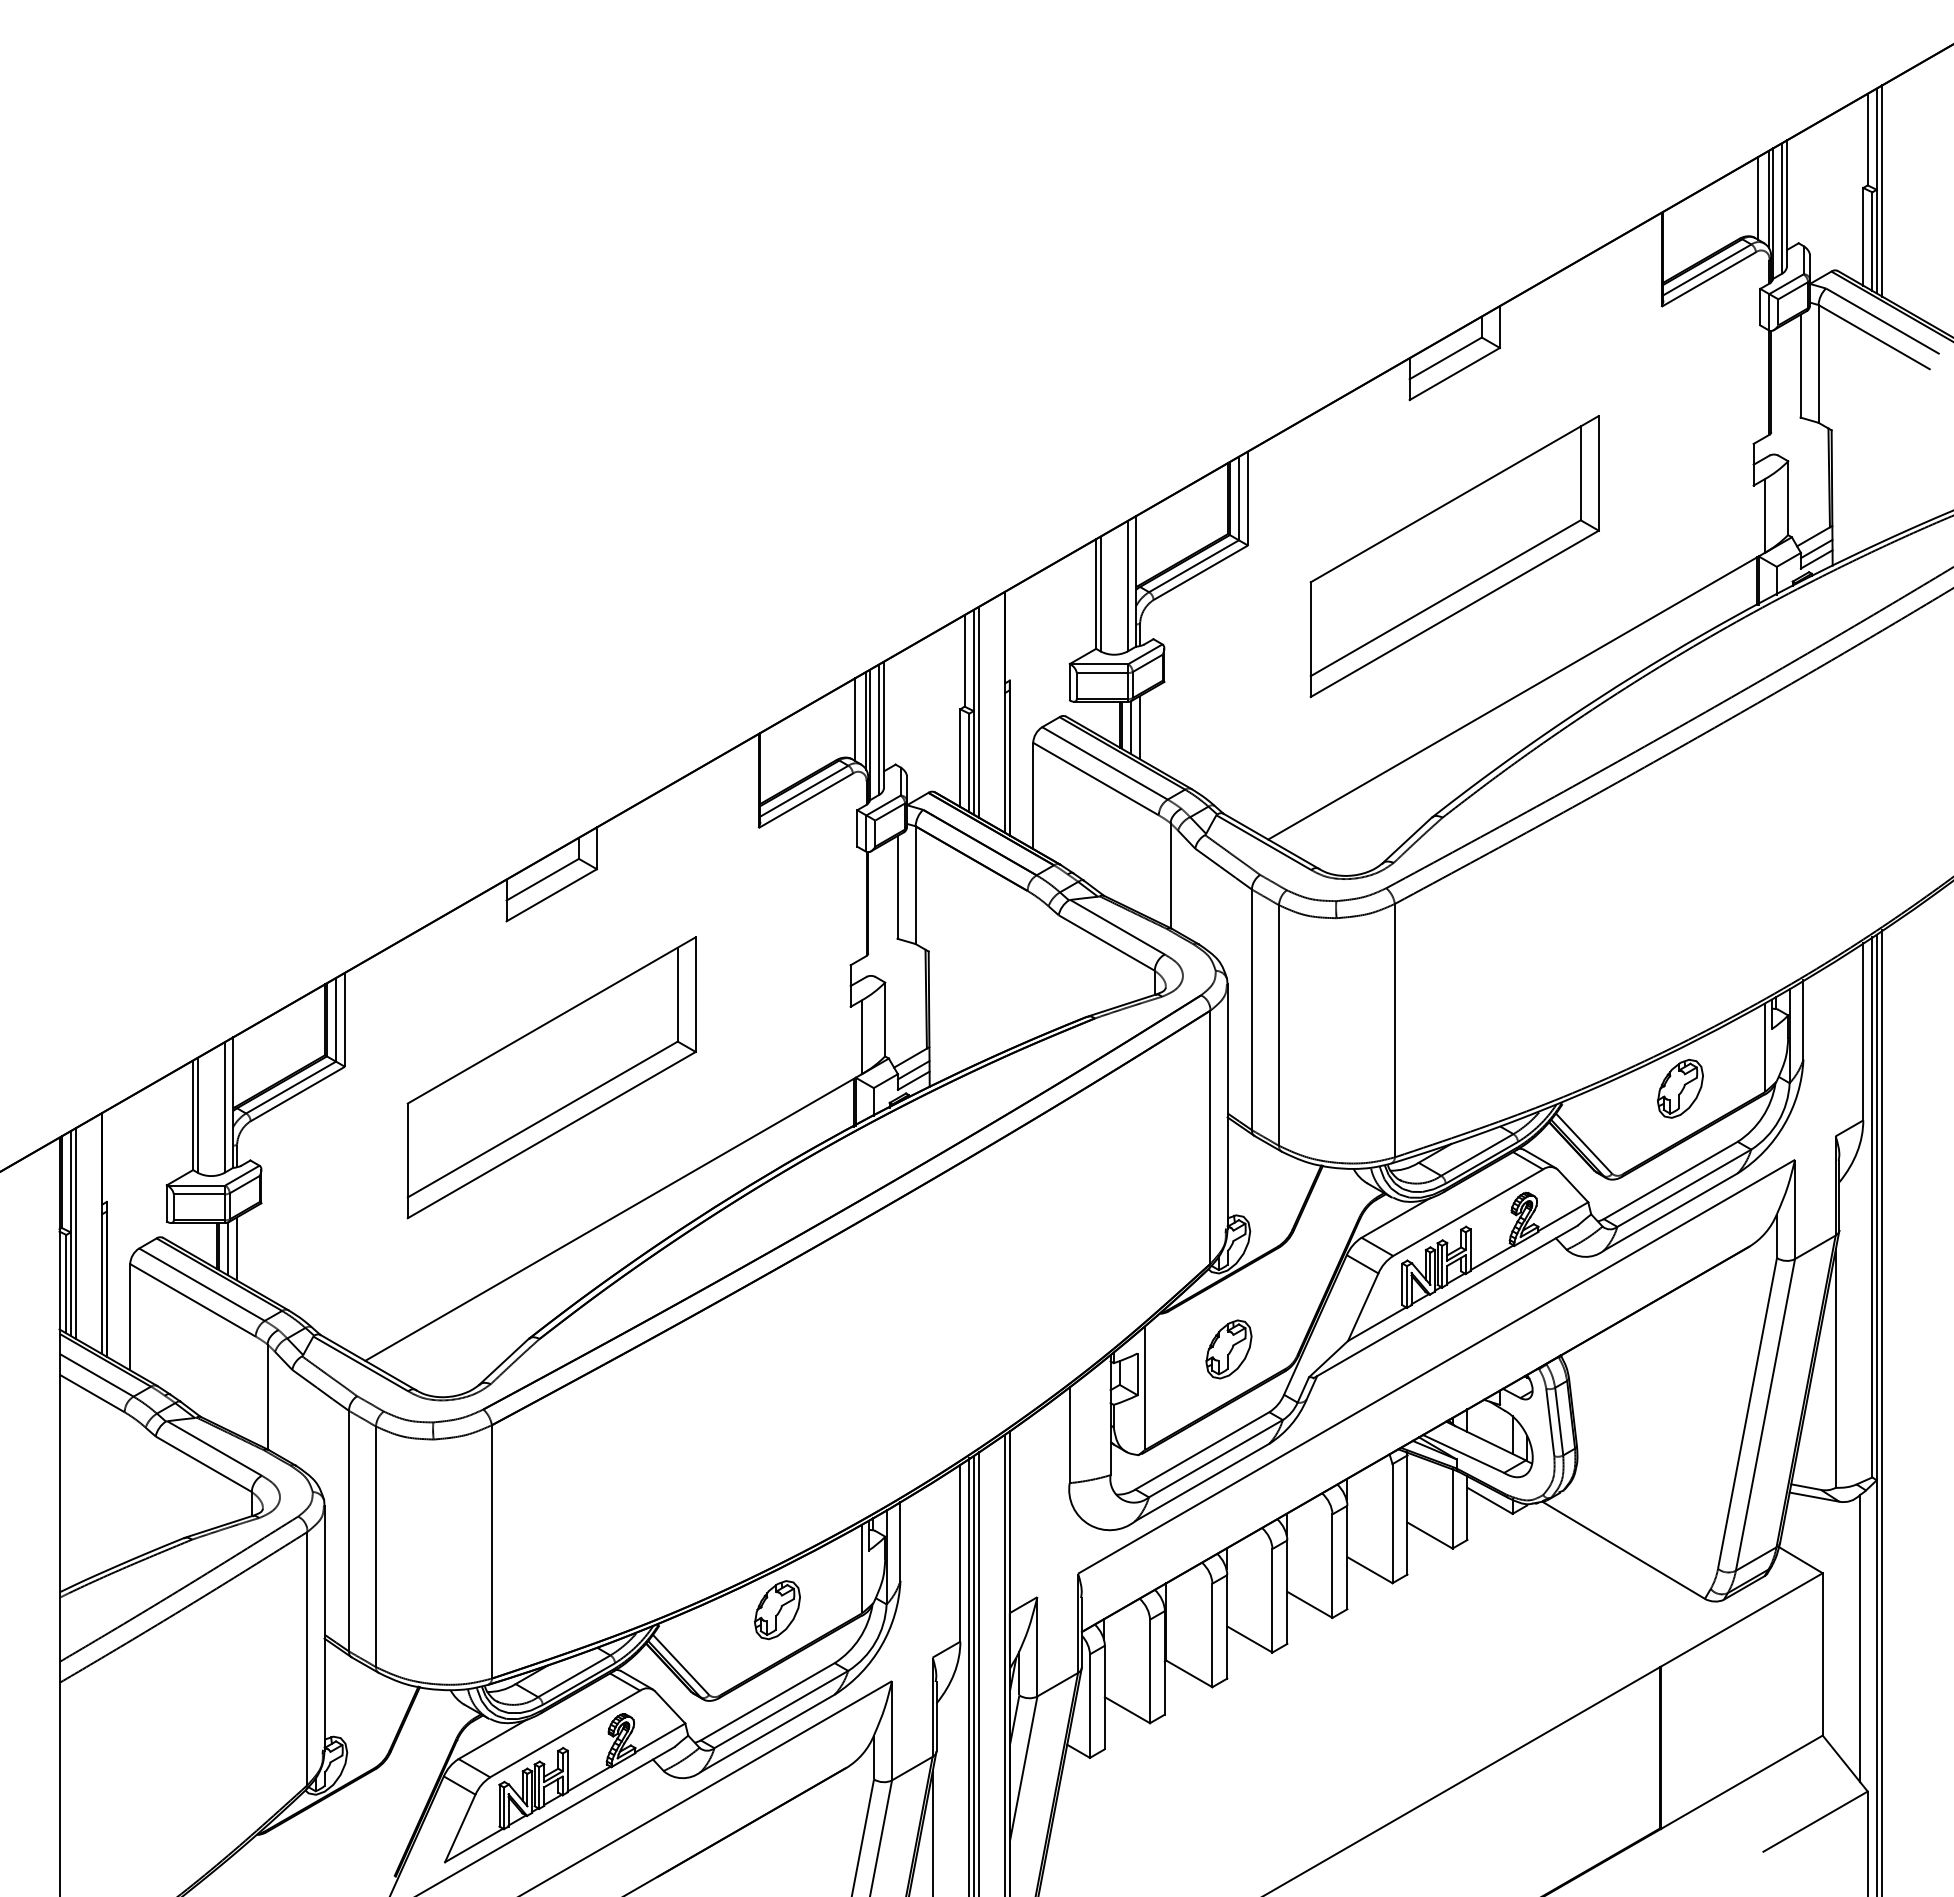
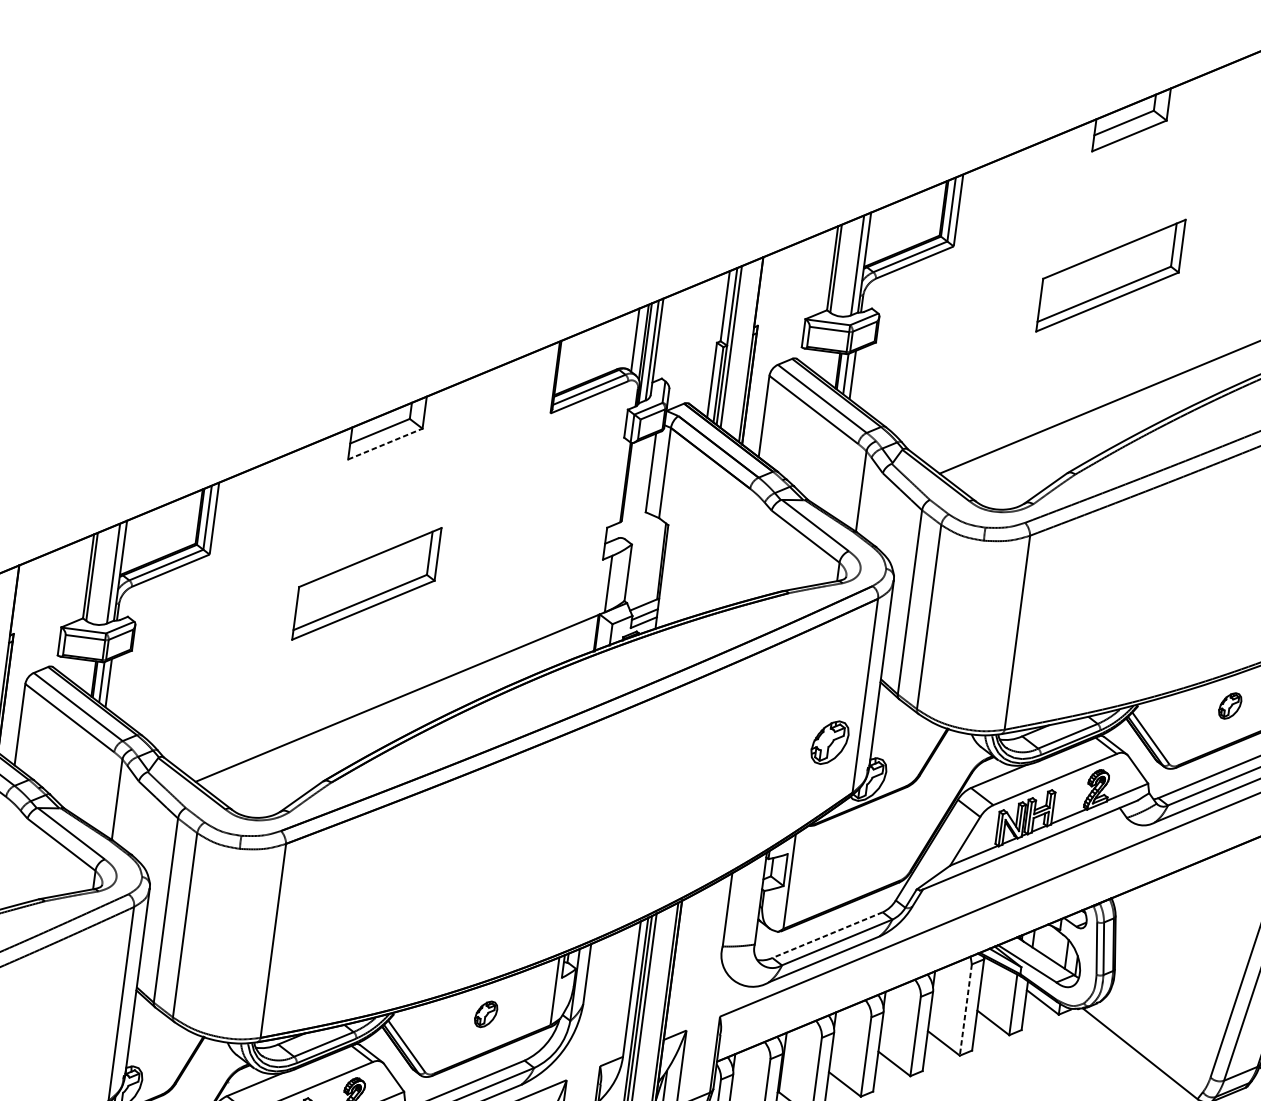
part: (1454, 556) -> (1110, 275), size x0.6
line: (552, 895) -> (385, 444), solid -> dashed
part: (551, 1077) -> (366, 583), size x0.6
part: (1680, 1088) -> (1230, 705), size x0.6
part: (1228, 1349) -> (829, 742), moved
line: (1201, 1451) -> (826, 935), solid -> dashed
line: (1392, 1523) -> (965, 1009), solid -> dashed
part: (777, 1610) -> (486, 1014), size x0.6

